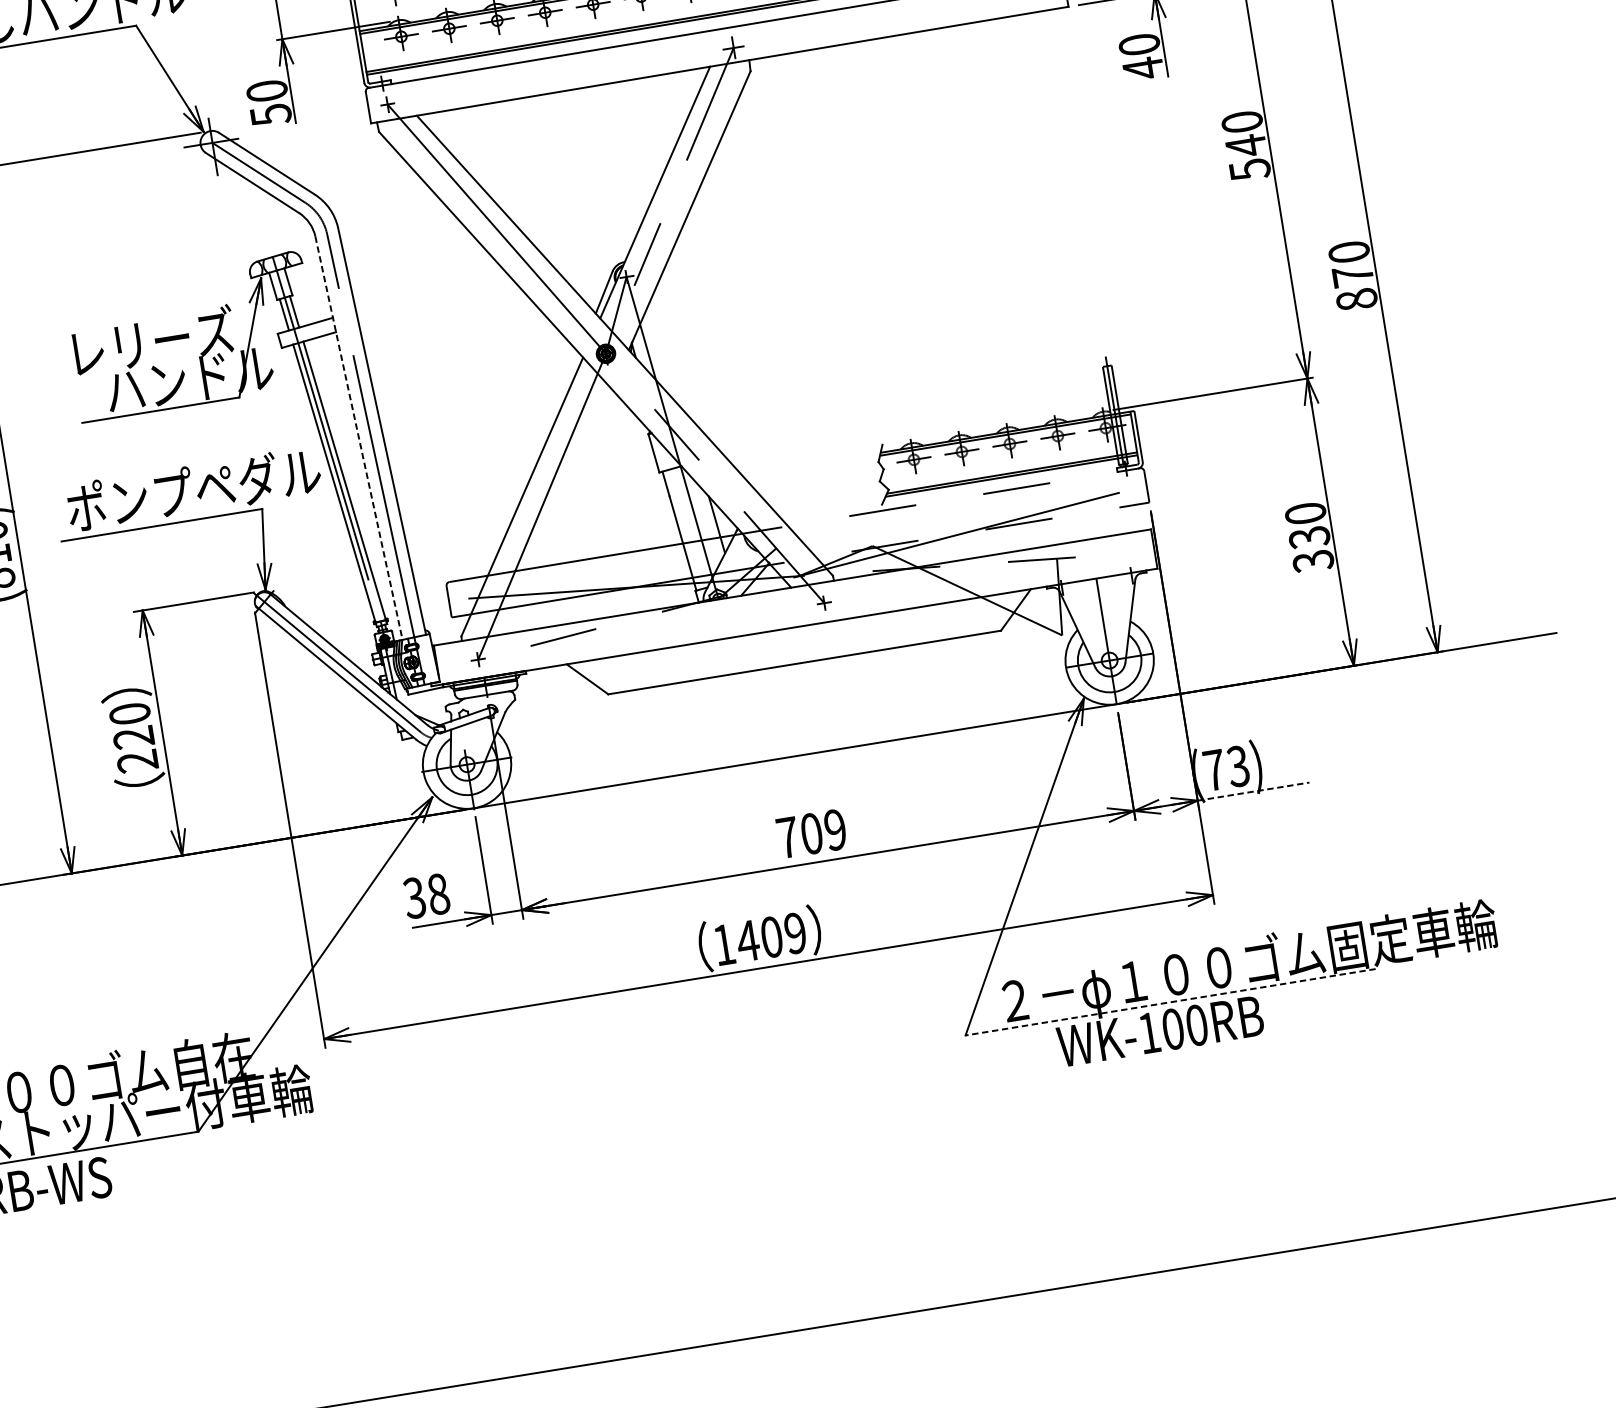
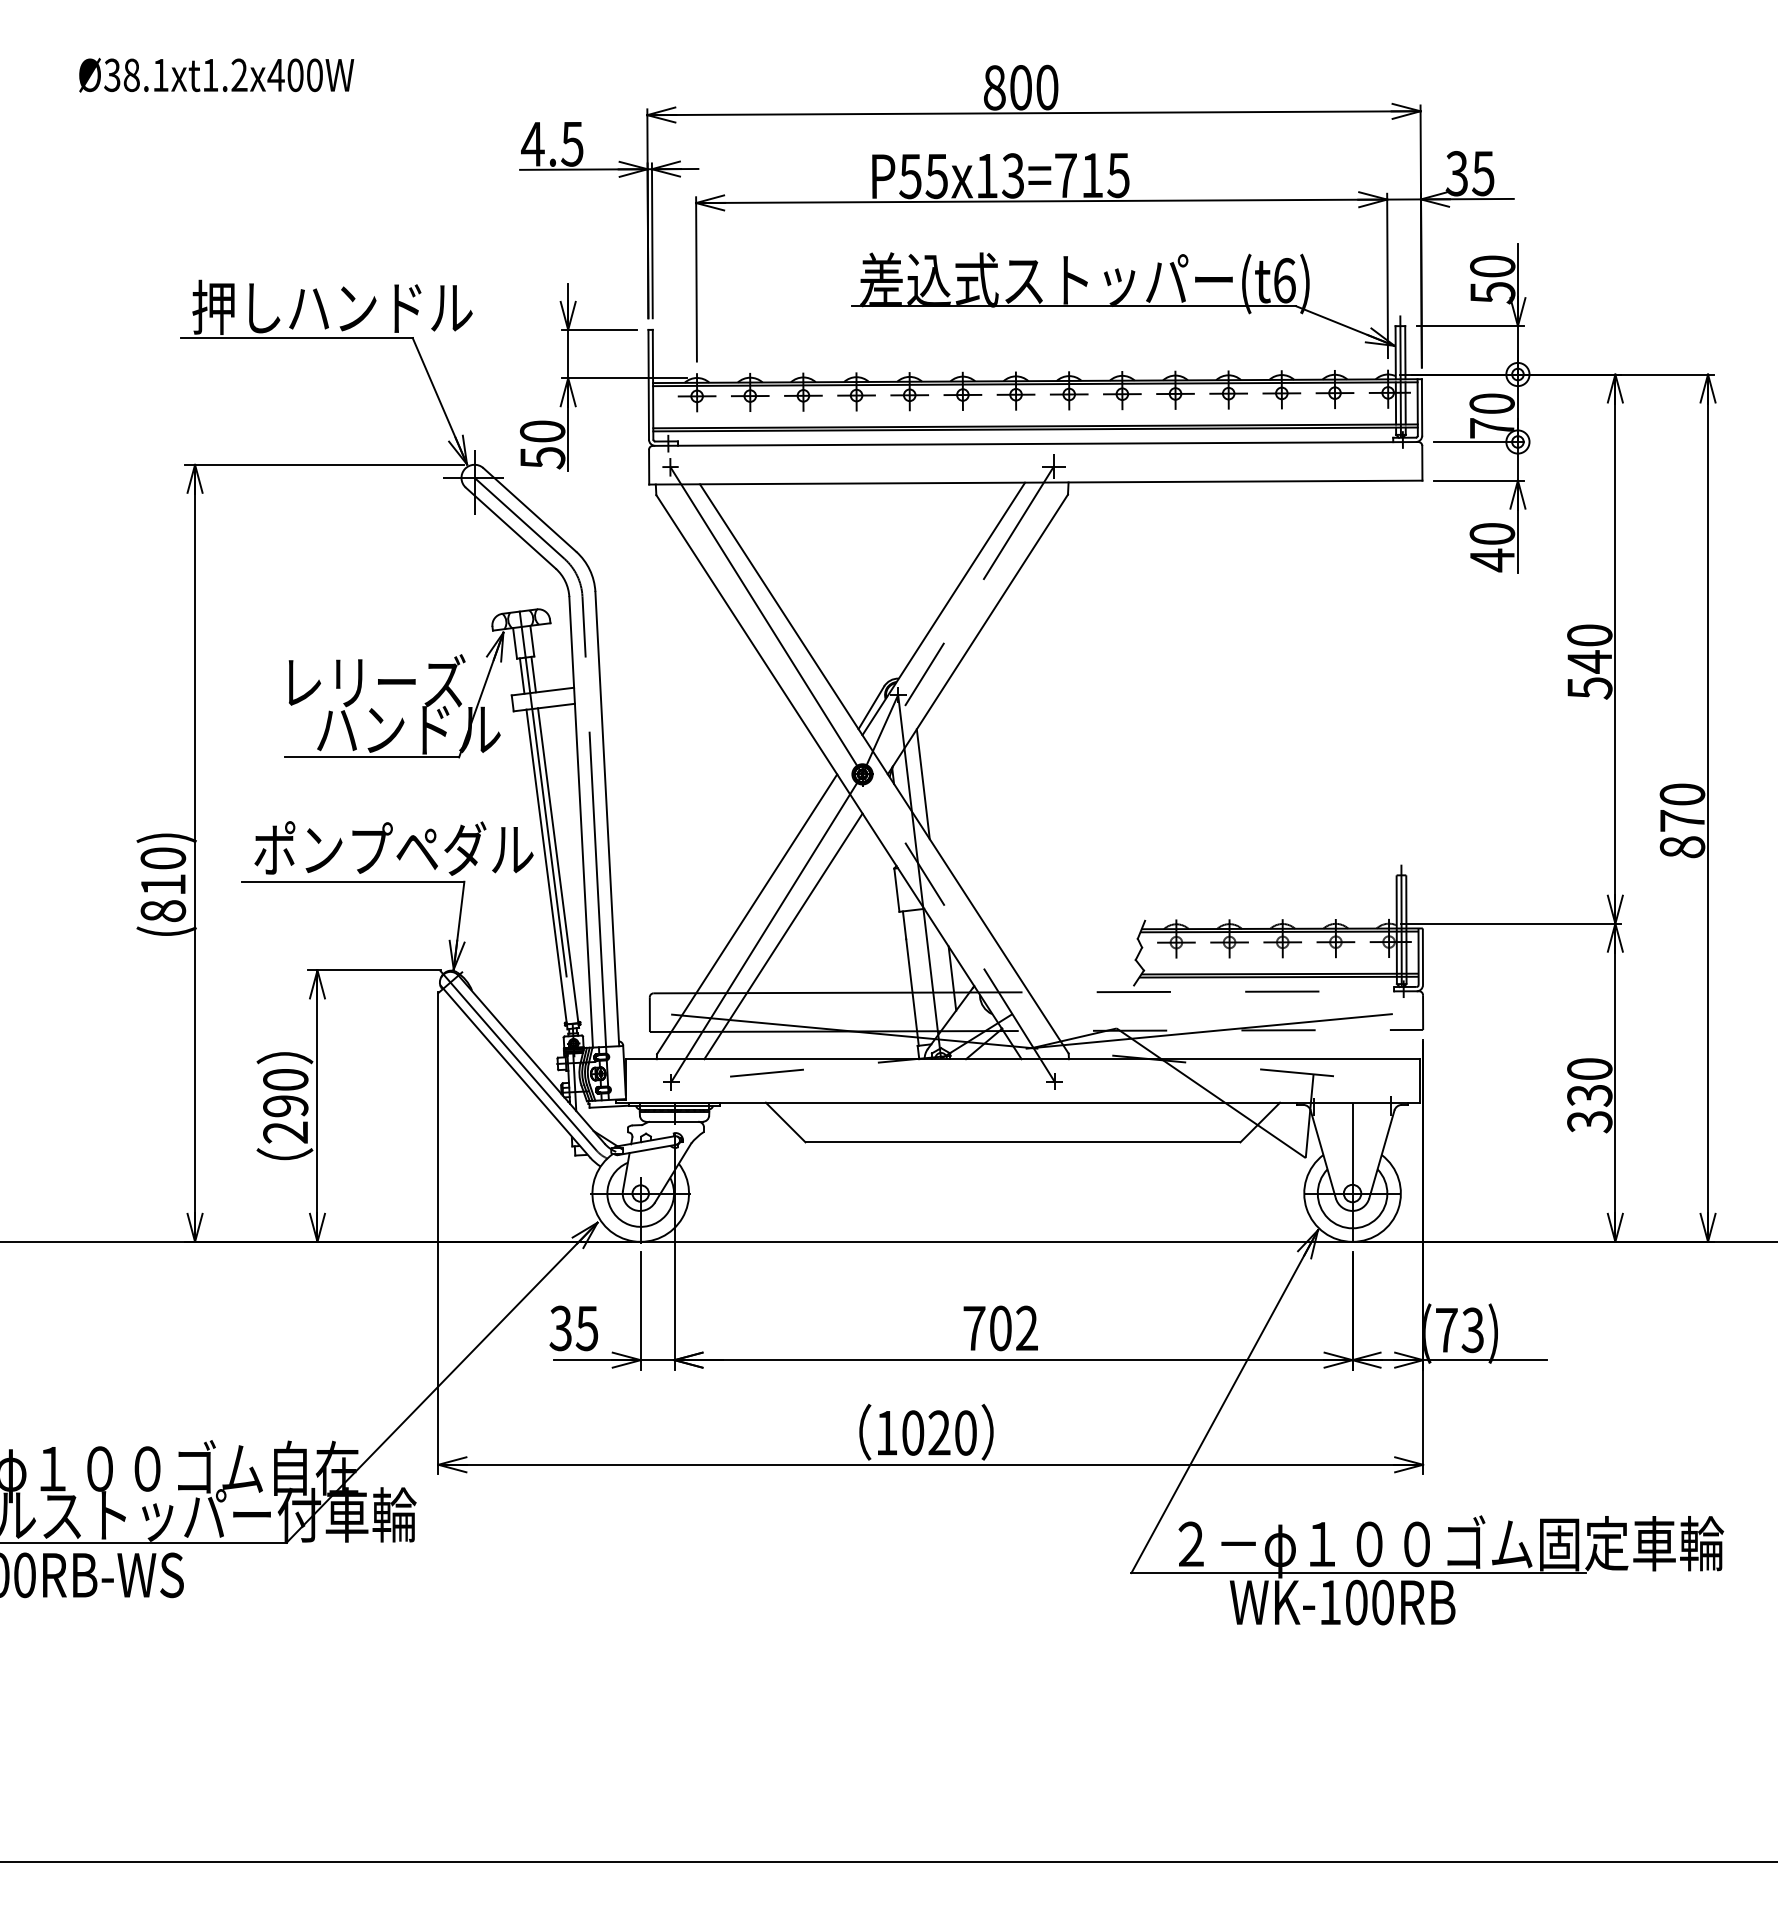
line: (661, 354) -> (922, 784), added
line: (359, 438) -> (581, 822), dashed -> solid
line: (558, 511) -> (783, 936), added
text: (133, 738) -> (285, 1106), 220 -> 290
line: (1253, 792) -> (1484, 1360), dashed -> solid
text: (835, 830) -> (1026, 1328), 709 -> 702
text: (437, 894) -> (586, 1328), 38 -> 35
text: (770, 936) -> (938, 1432), 1409 -> 1020
line: (1170, 1002) -> (1358, 1573), dashed -> solid

